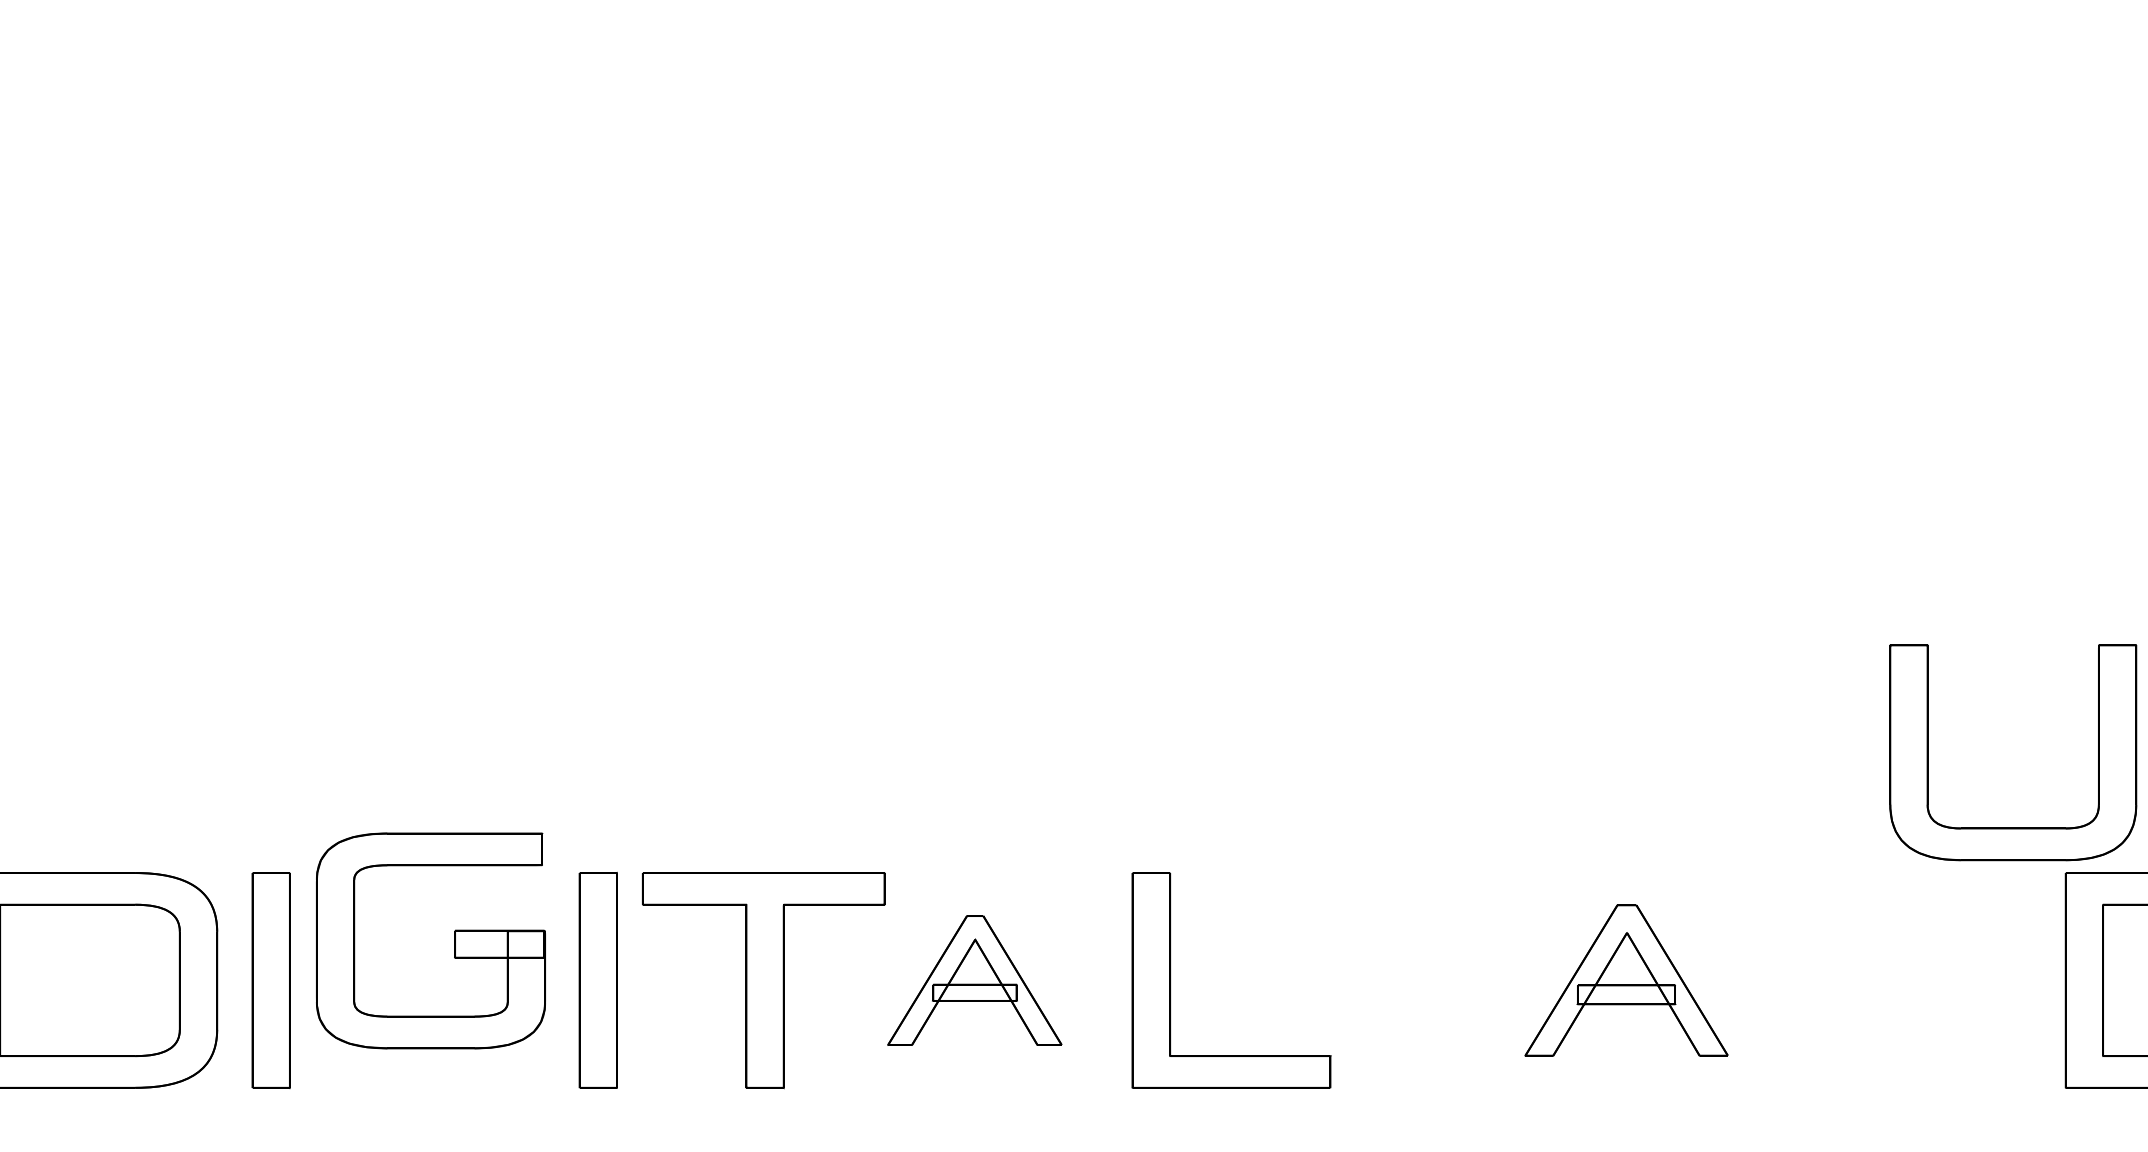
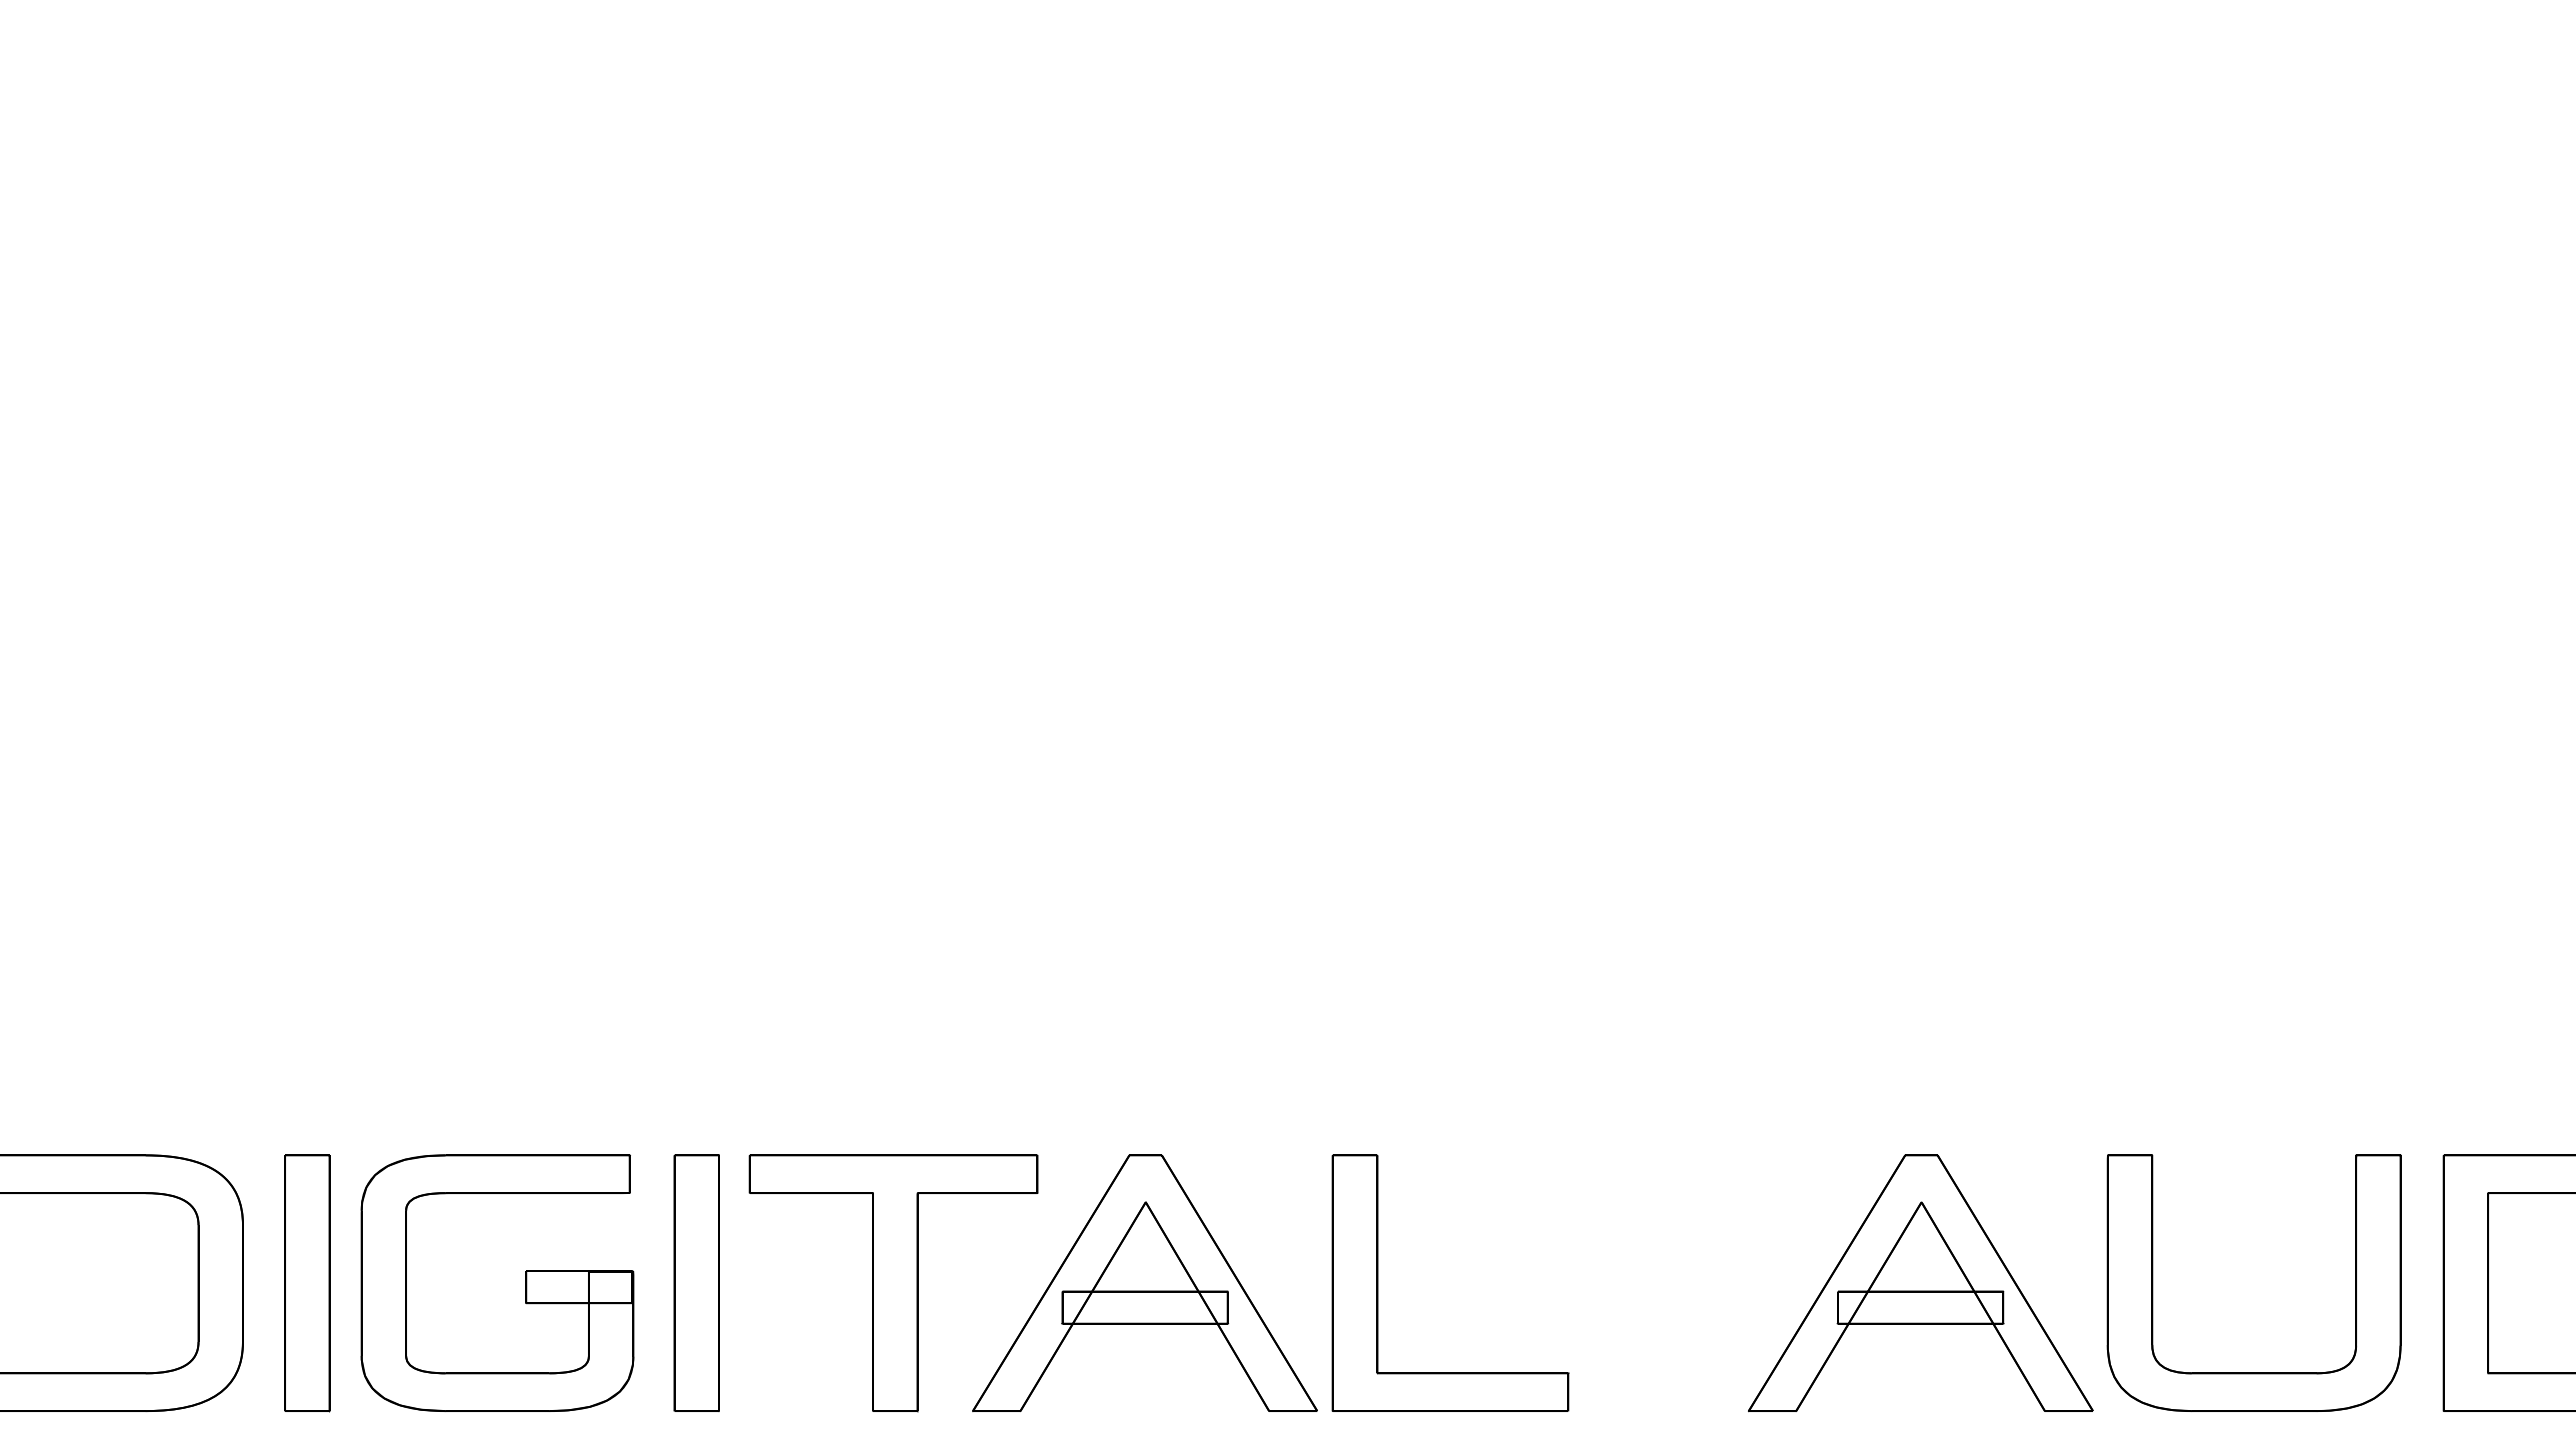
part: (2012, 827) -> (2253, 1372), moved
part: (454, 940) -> (525, 1282), moved
part: (974, 980) -> (1144, 1283), size x1.67
part: (1626, 980) -> (1920, 1283), size x1.43

